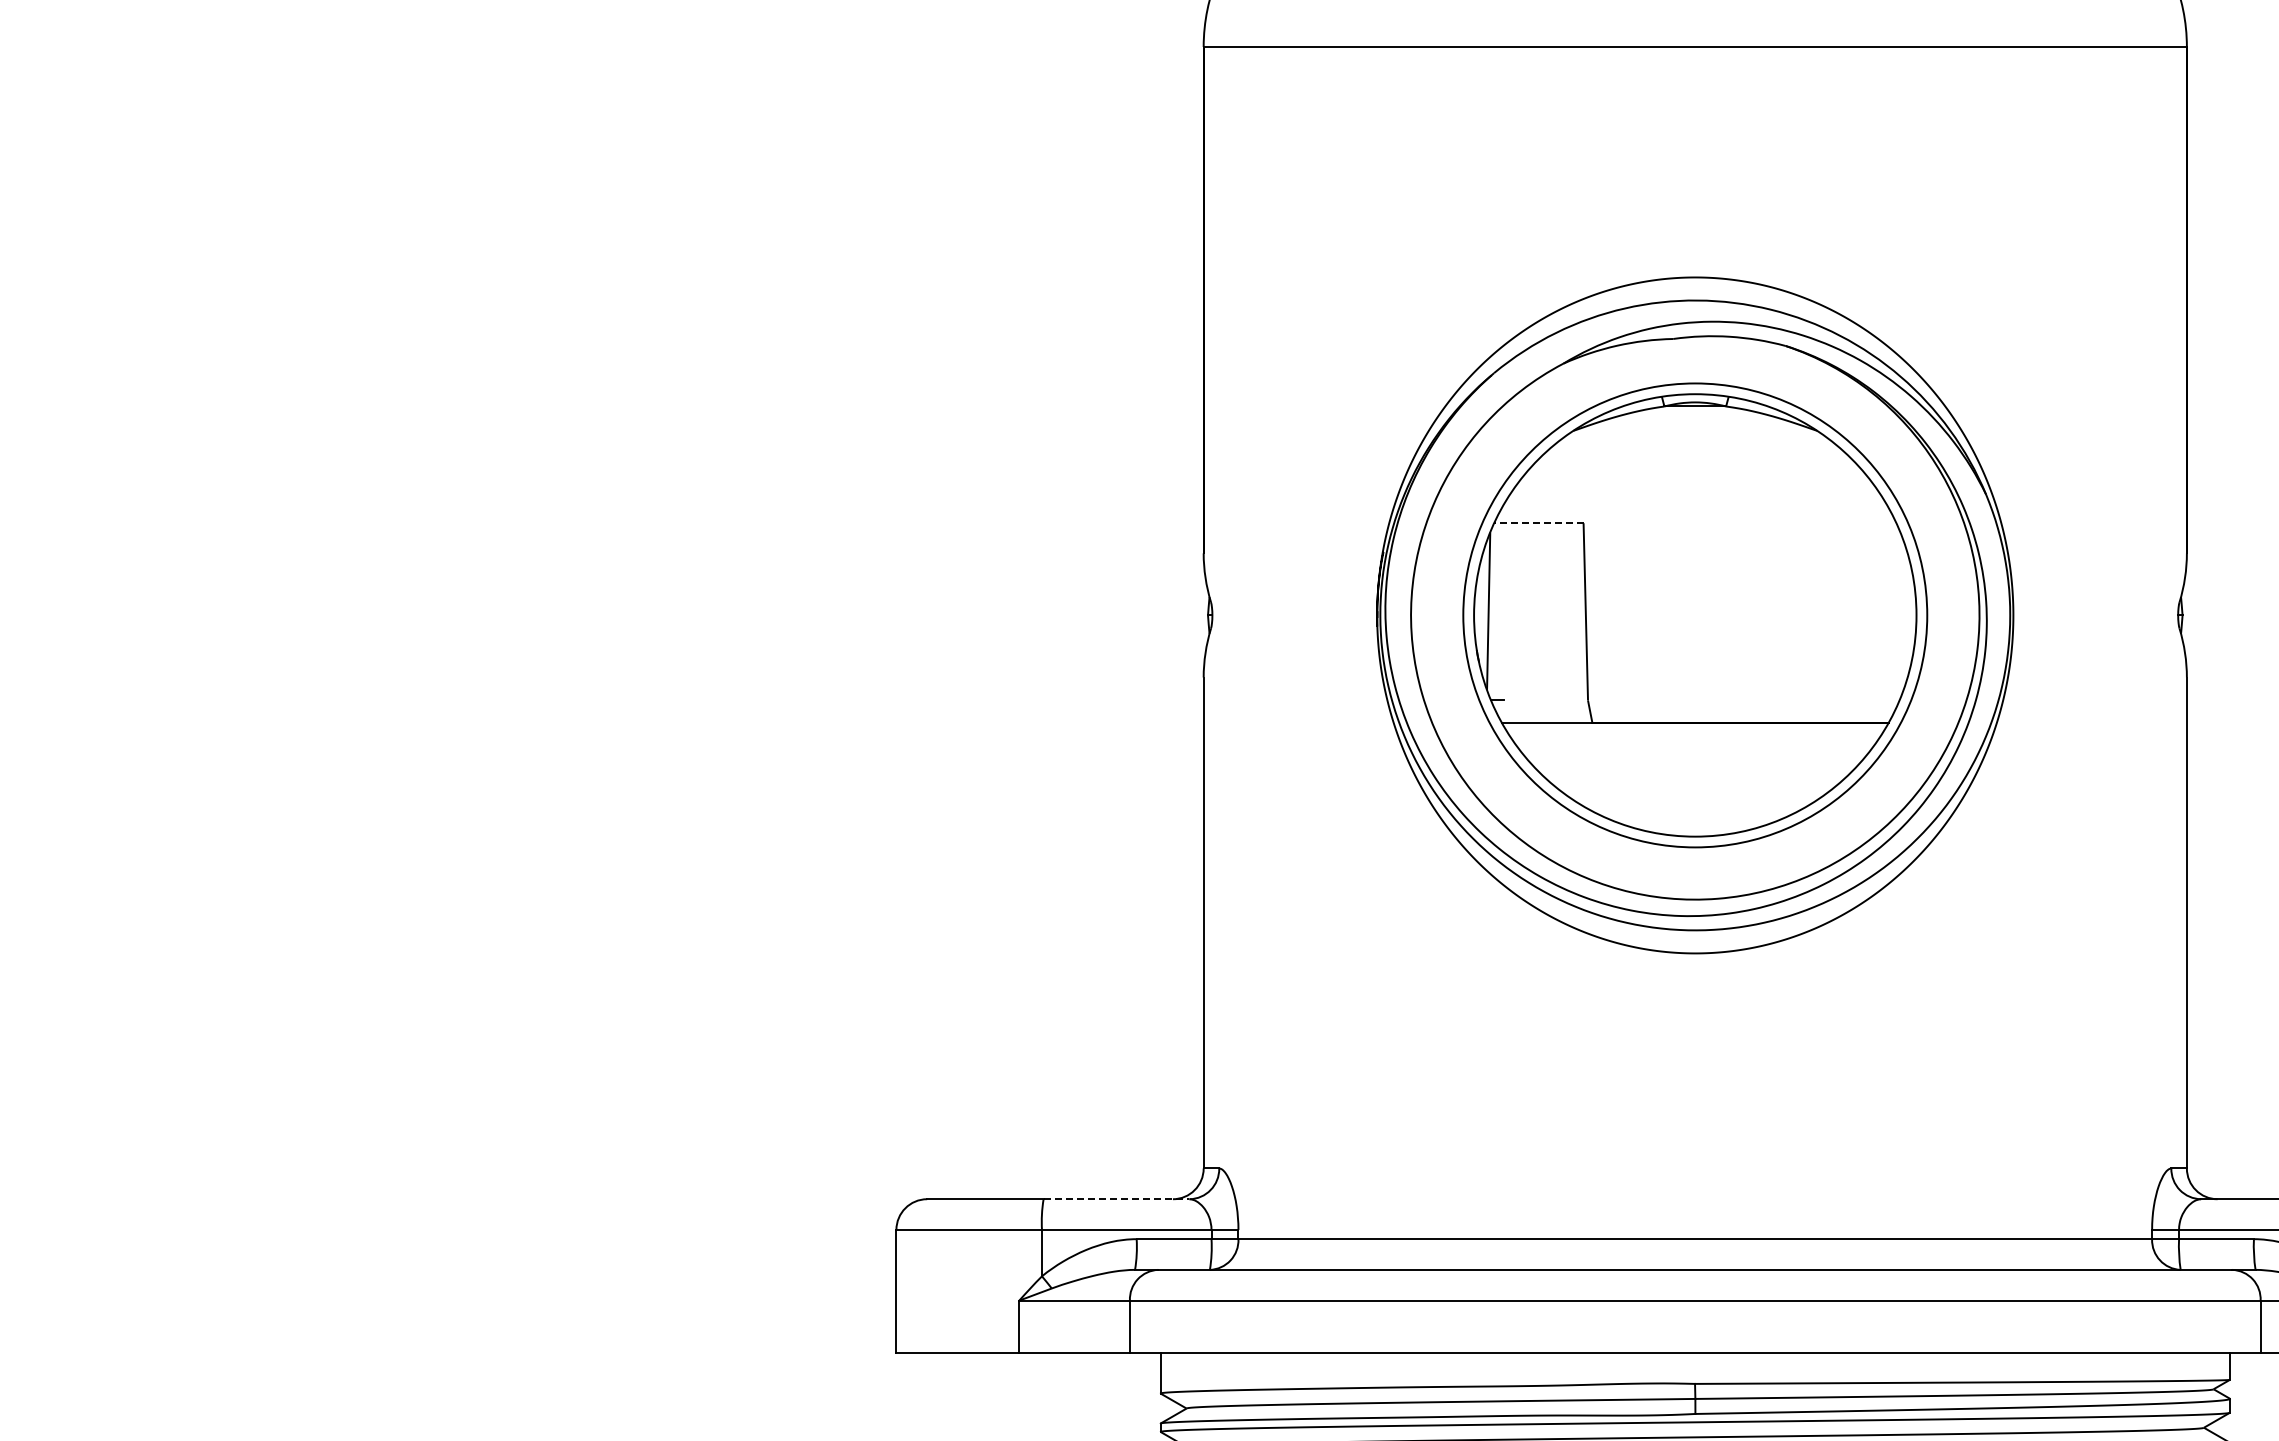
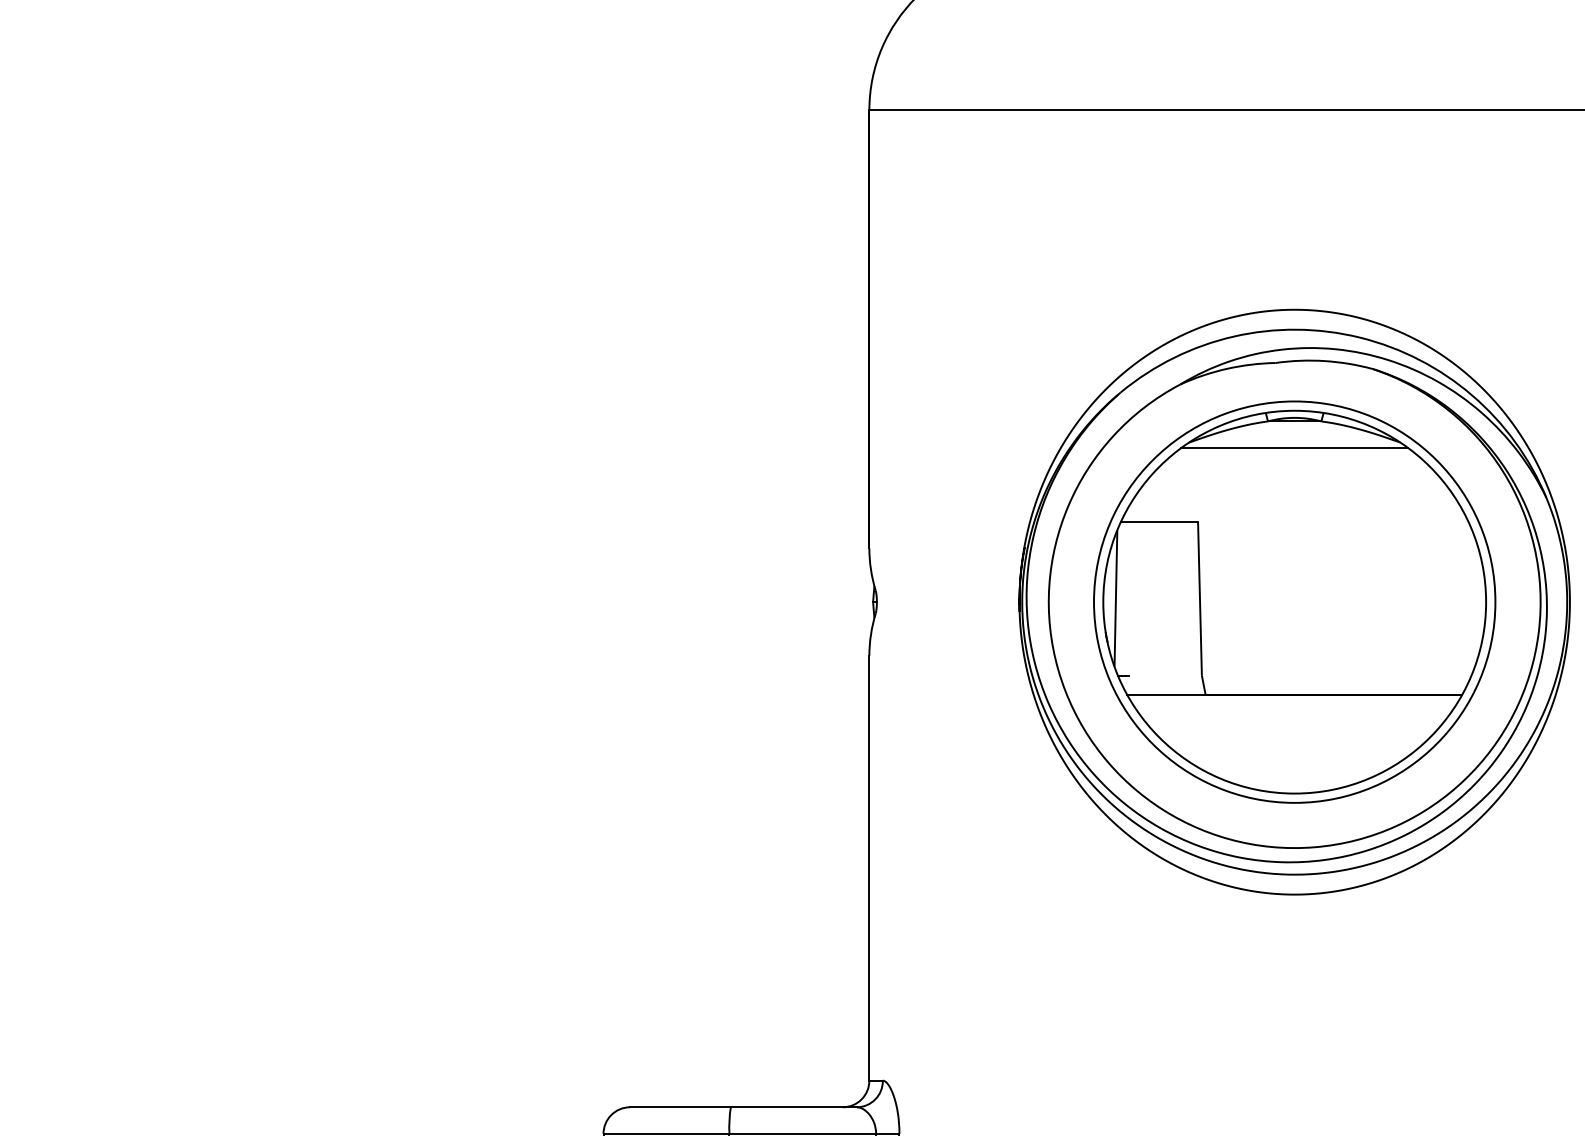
line: (1695, 437) -> (1294, 448), added
line: (1538, 523) -> (1159, 522), dashed -> solid
line: (1116, 1199) -> (793, 1107), dashed -> solid

